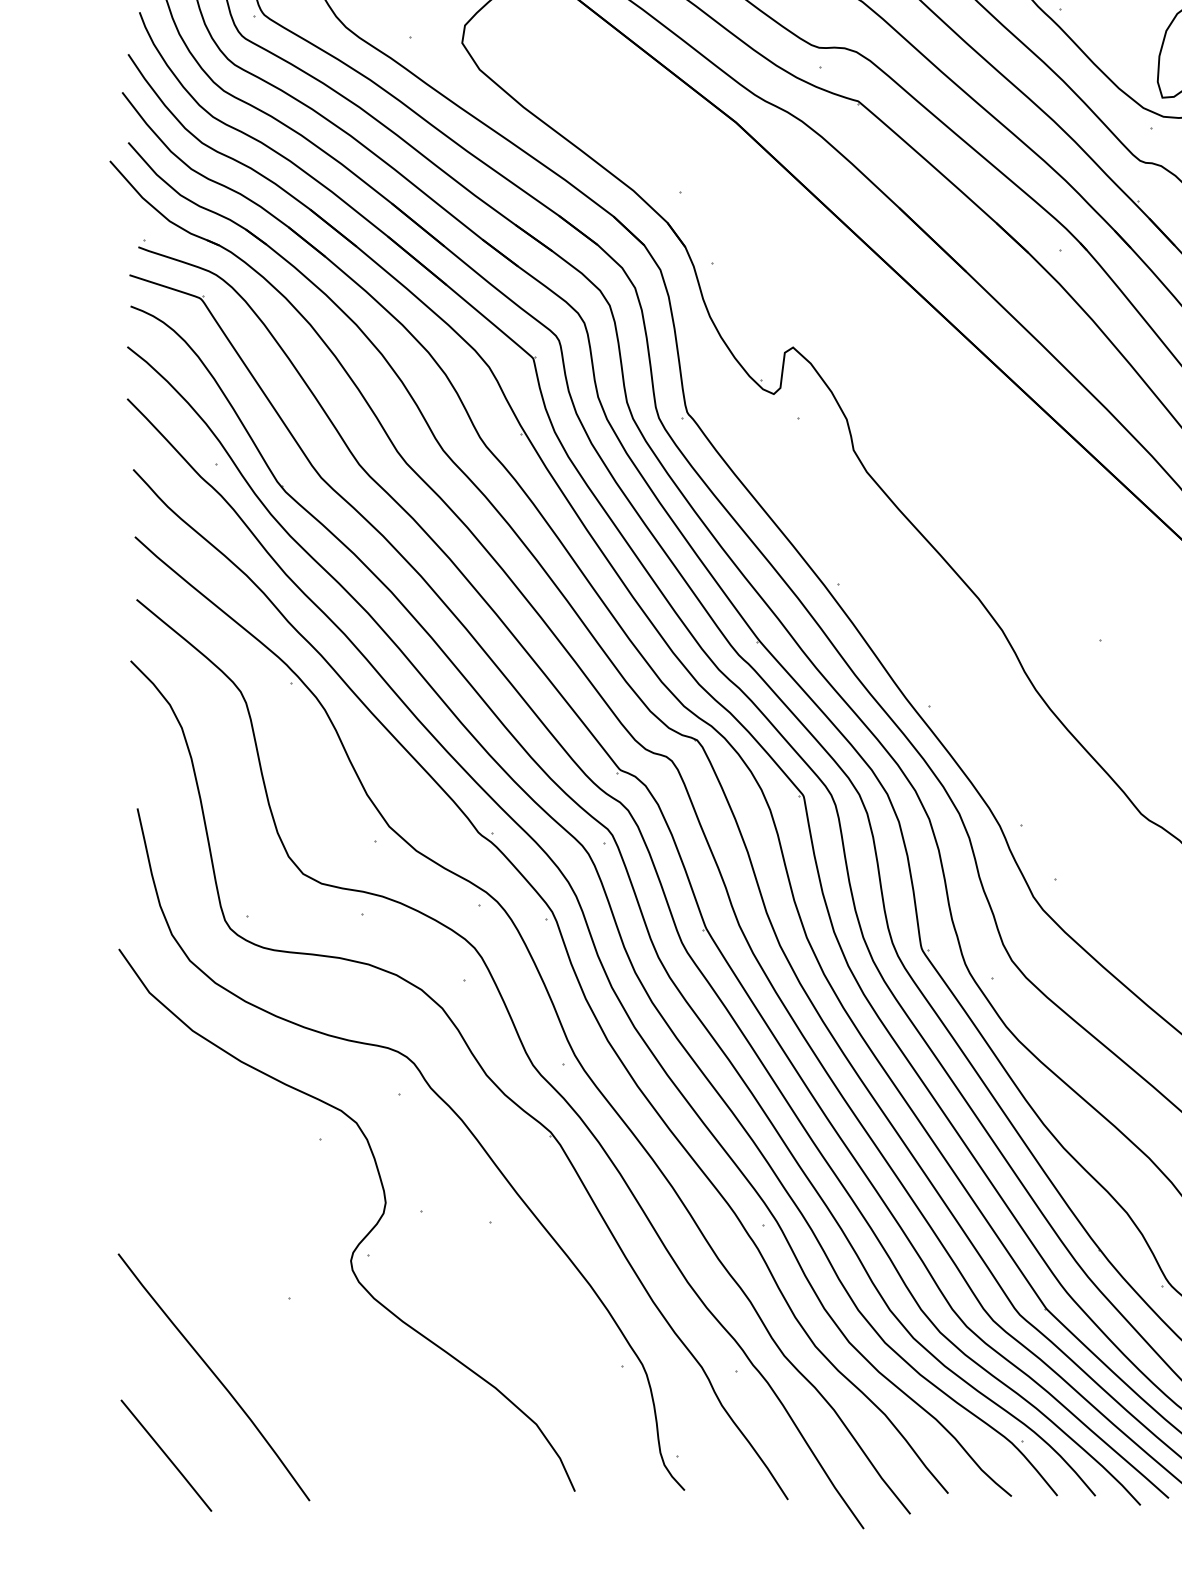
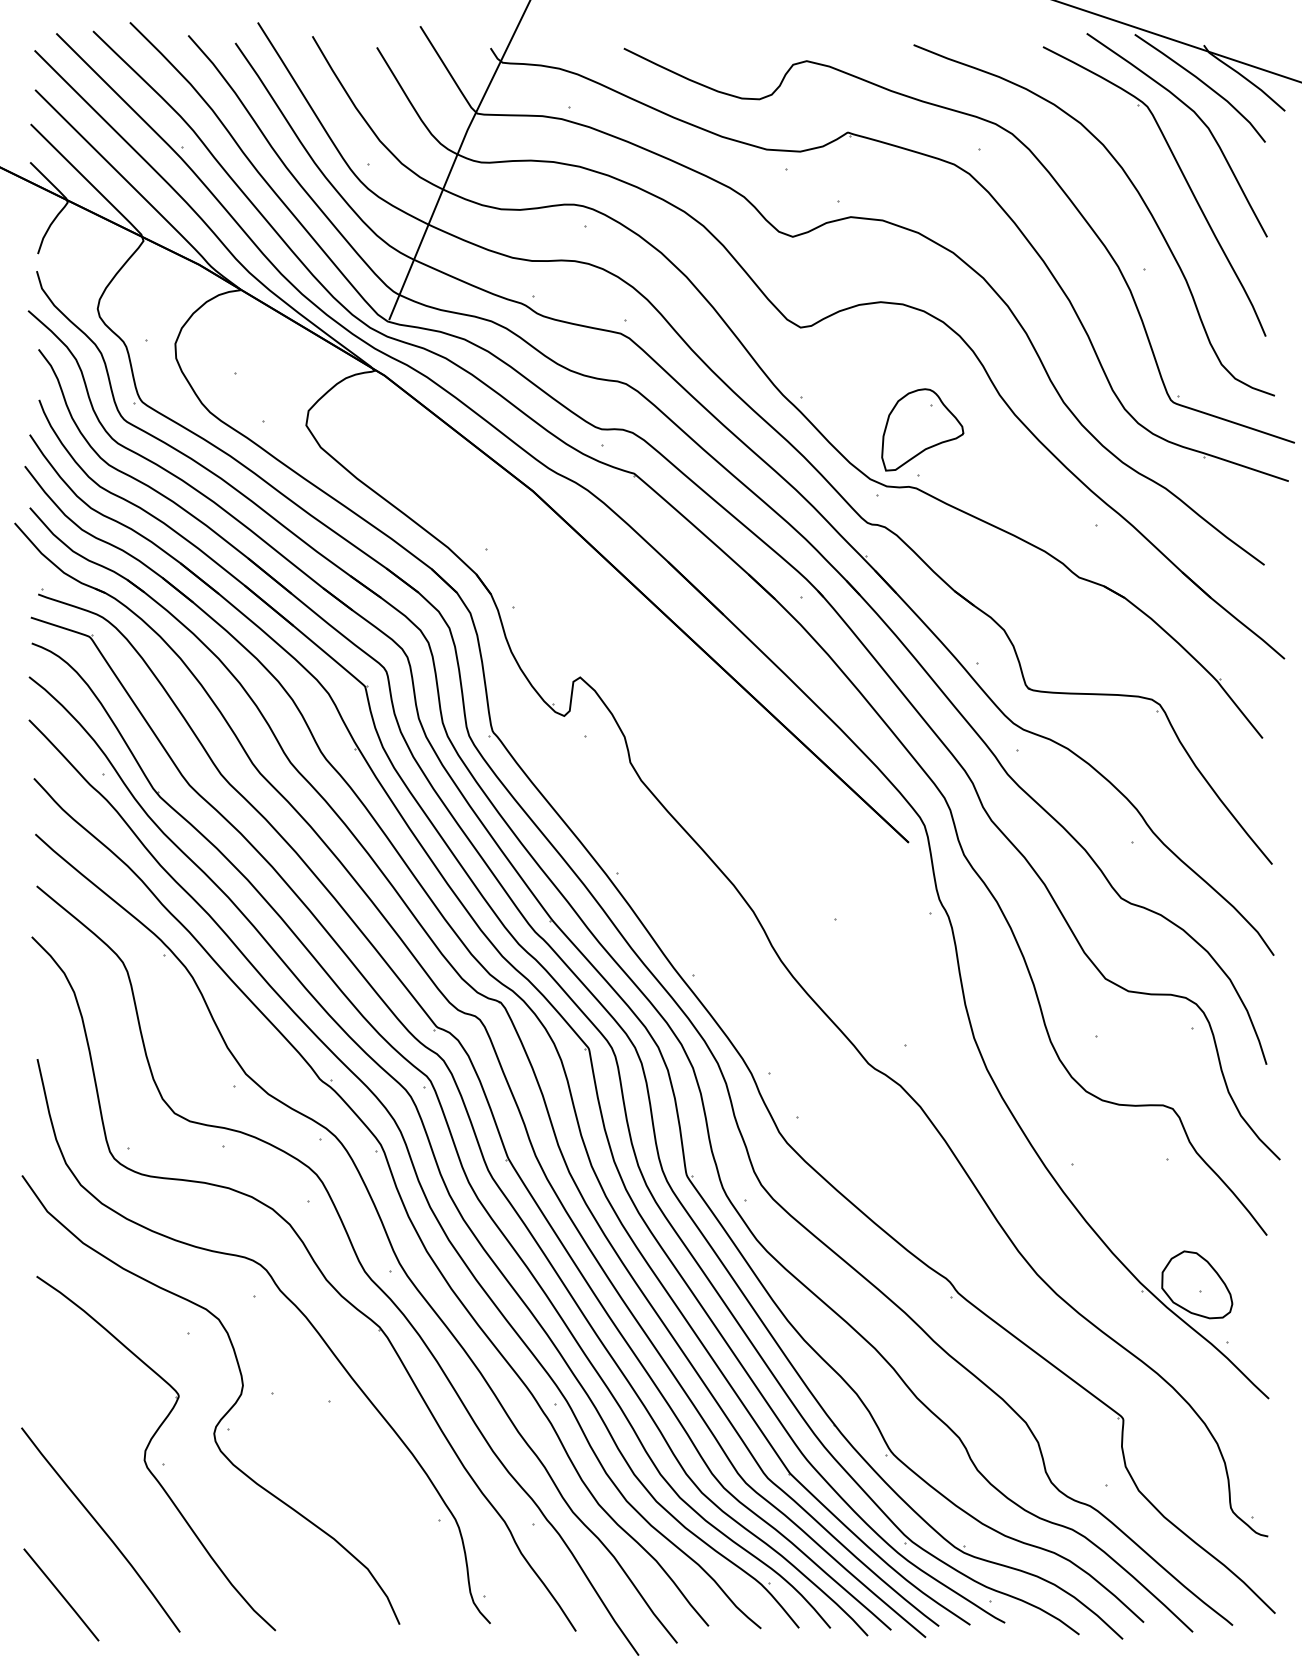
part: (270, 1280) -> (147, 1449), added

